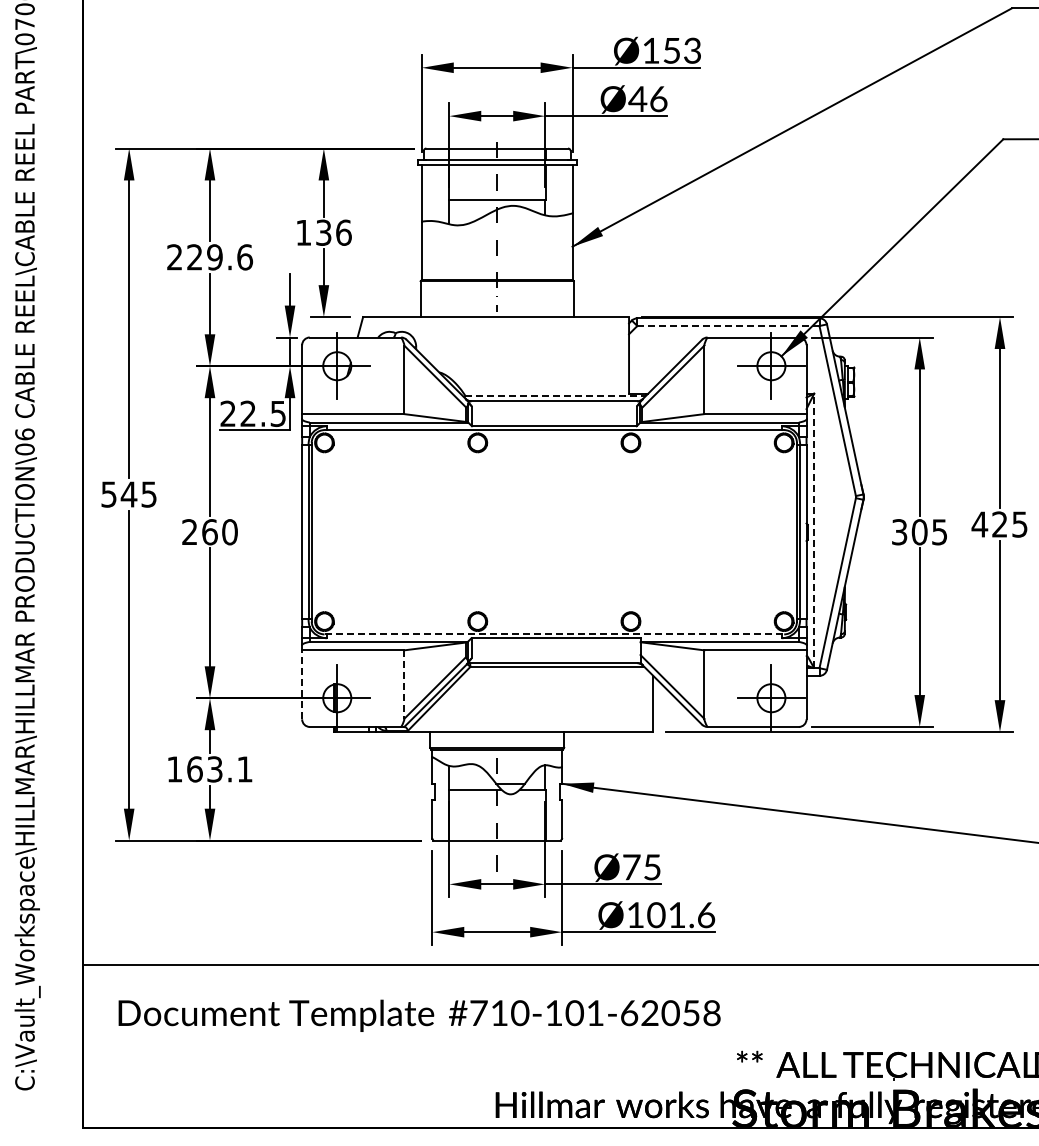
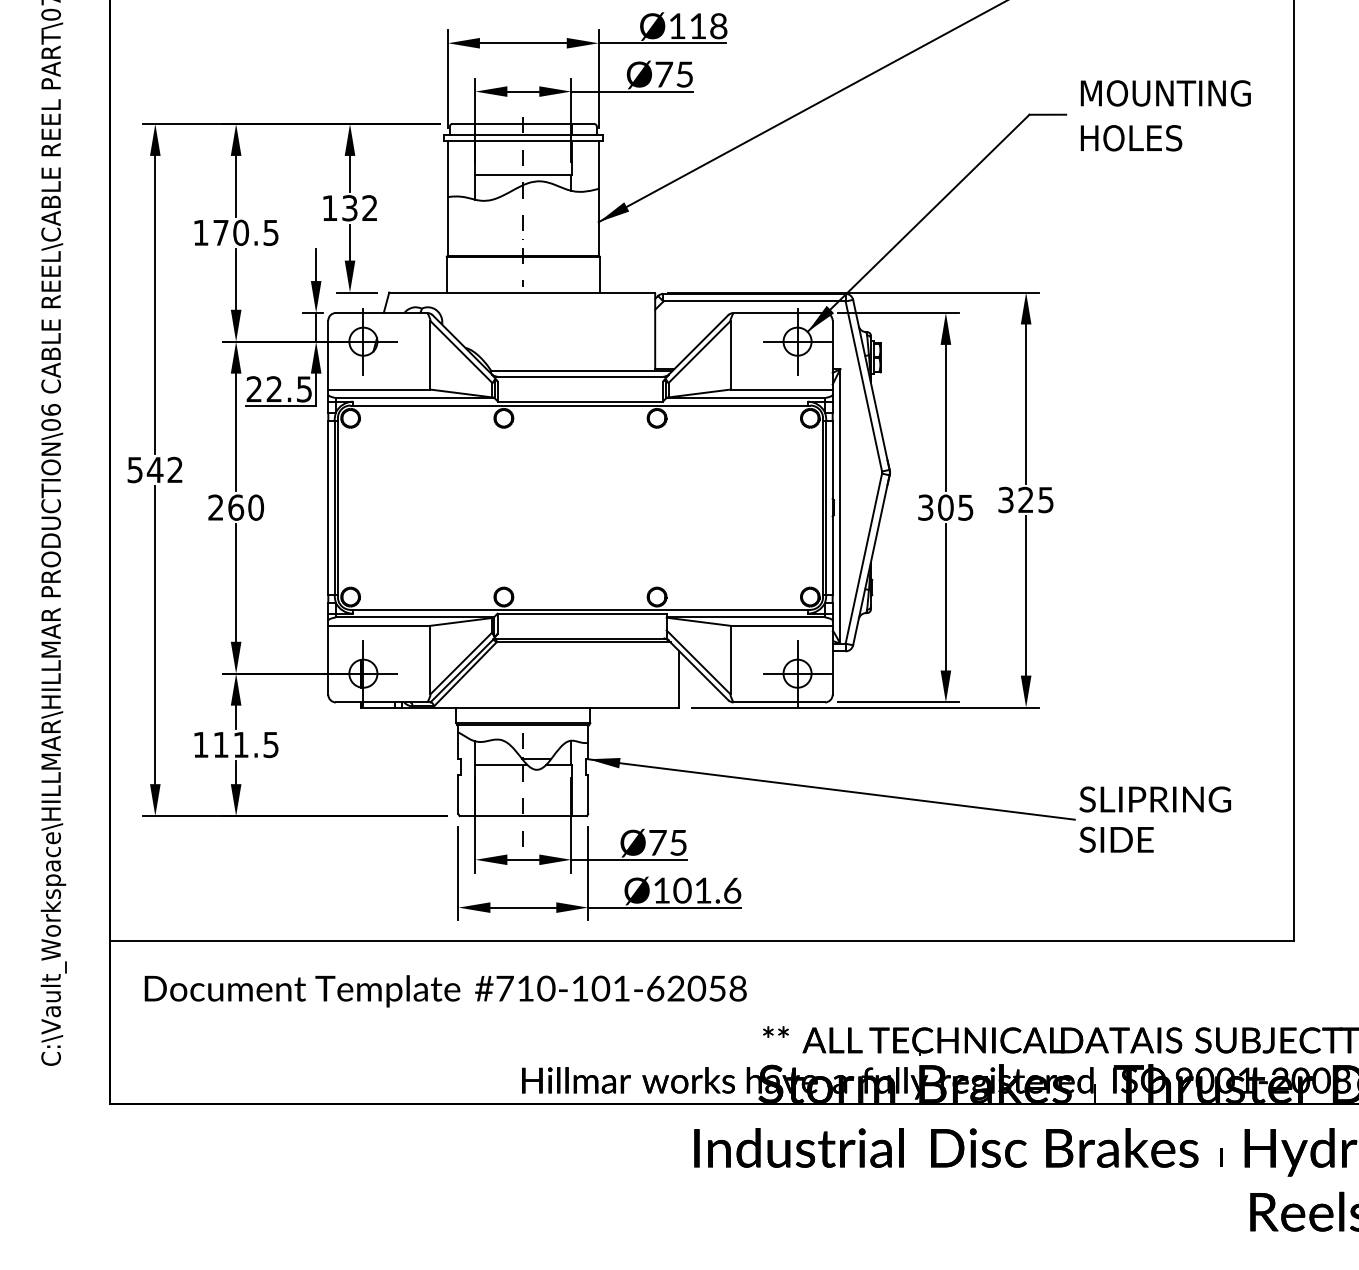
text: (682, 51) -> (708, 26), Ø153 -> Ø118
text: (647, 99) -> (673, 74), Ø46 -> Ø75
text: (344, 233) -> (370, 208), 136 -> 132
text: (210, 257) -> (236, 232), 229.6 -> 170.5
line: (729, 326) -> (755, 301), dashed -> solid
line: (556, 396) -> (582, 371), dashed -> solid
text: (148, 494) -> (174, 469), 545 -> 542
text: (979, 524) -> (1005, 499), 425 -> 325
line: (814, 530) -> (840, 505), dashed -> solid
line: (554, 634) -> (580, 609), dashed -> solid
line: (302, 684) -> (328, 659), dashed -> solid
line: (404, 685) -> (430, 660), dashed -> solid
text: (219, 769) -> (245, 744), 163.1 -> 111.5

